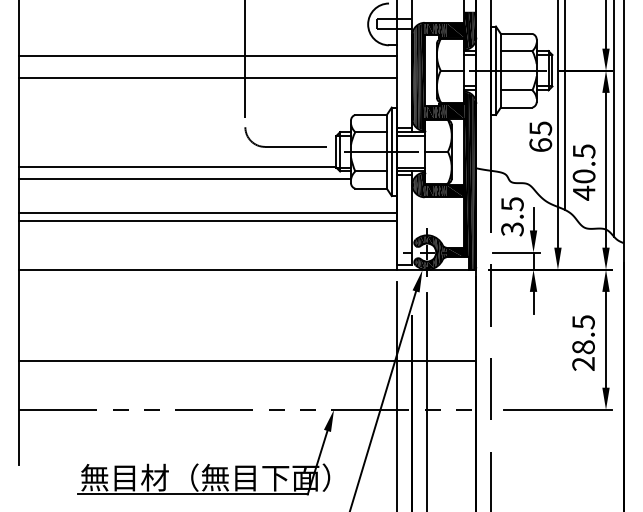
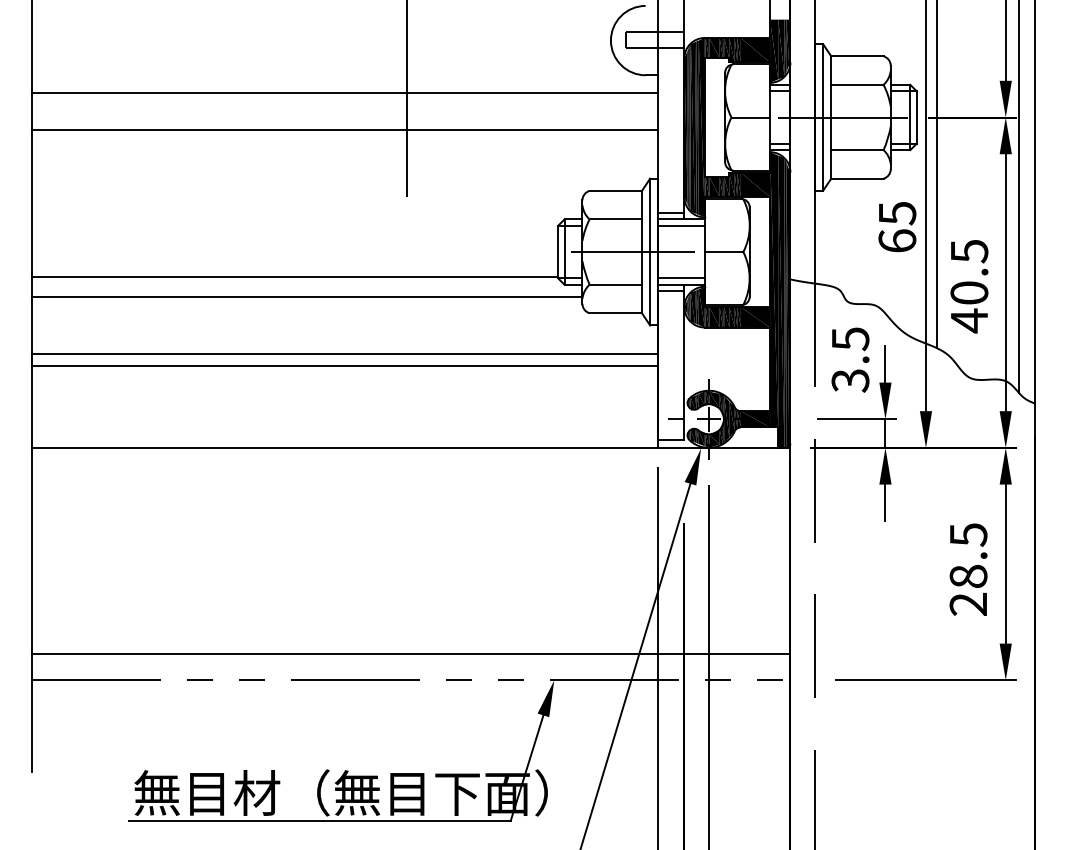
part: (285, 146) -> (473, 243), removed
line: (247, 360) -> (410, 653), moved

